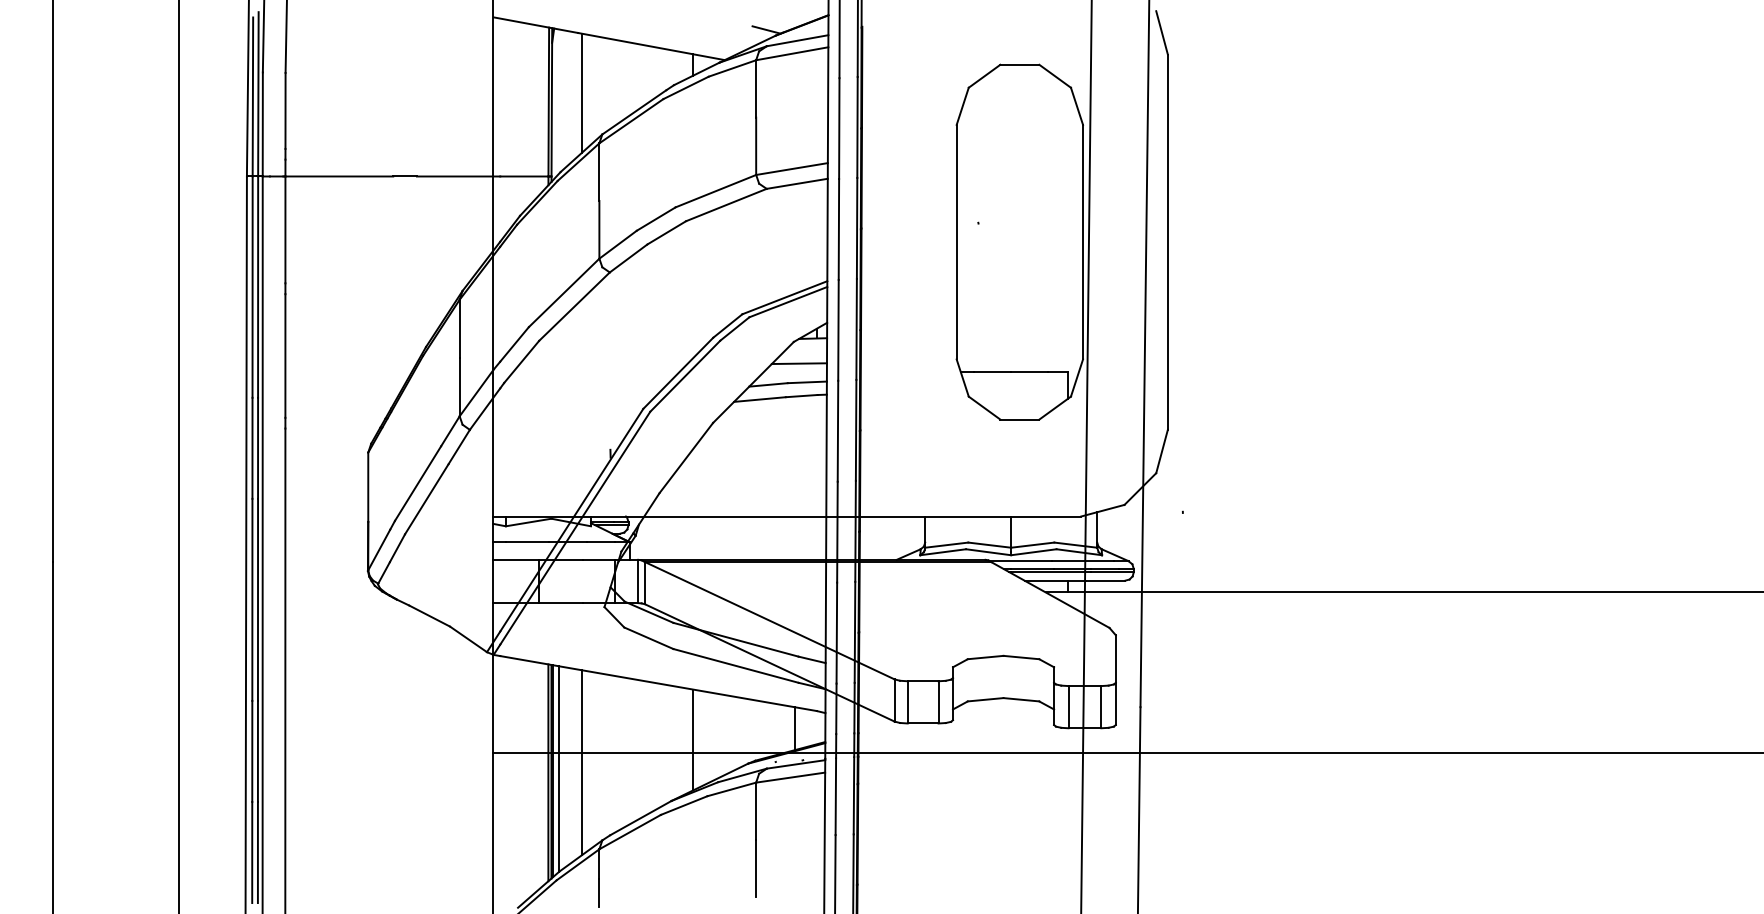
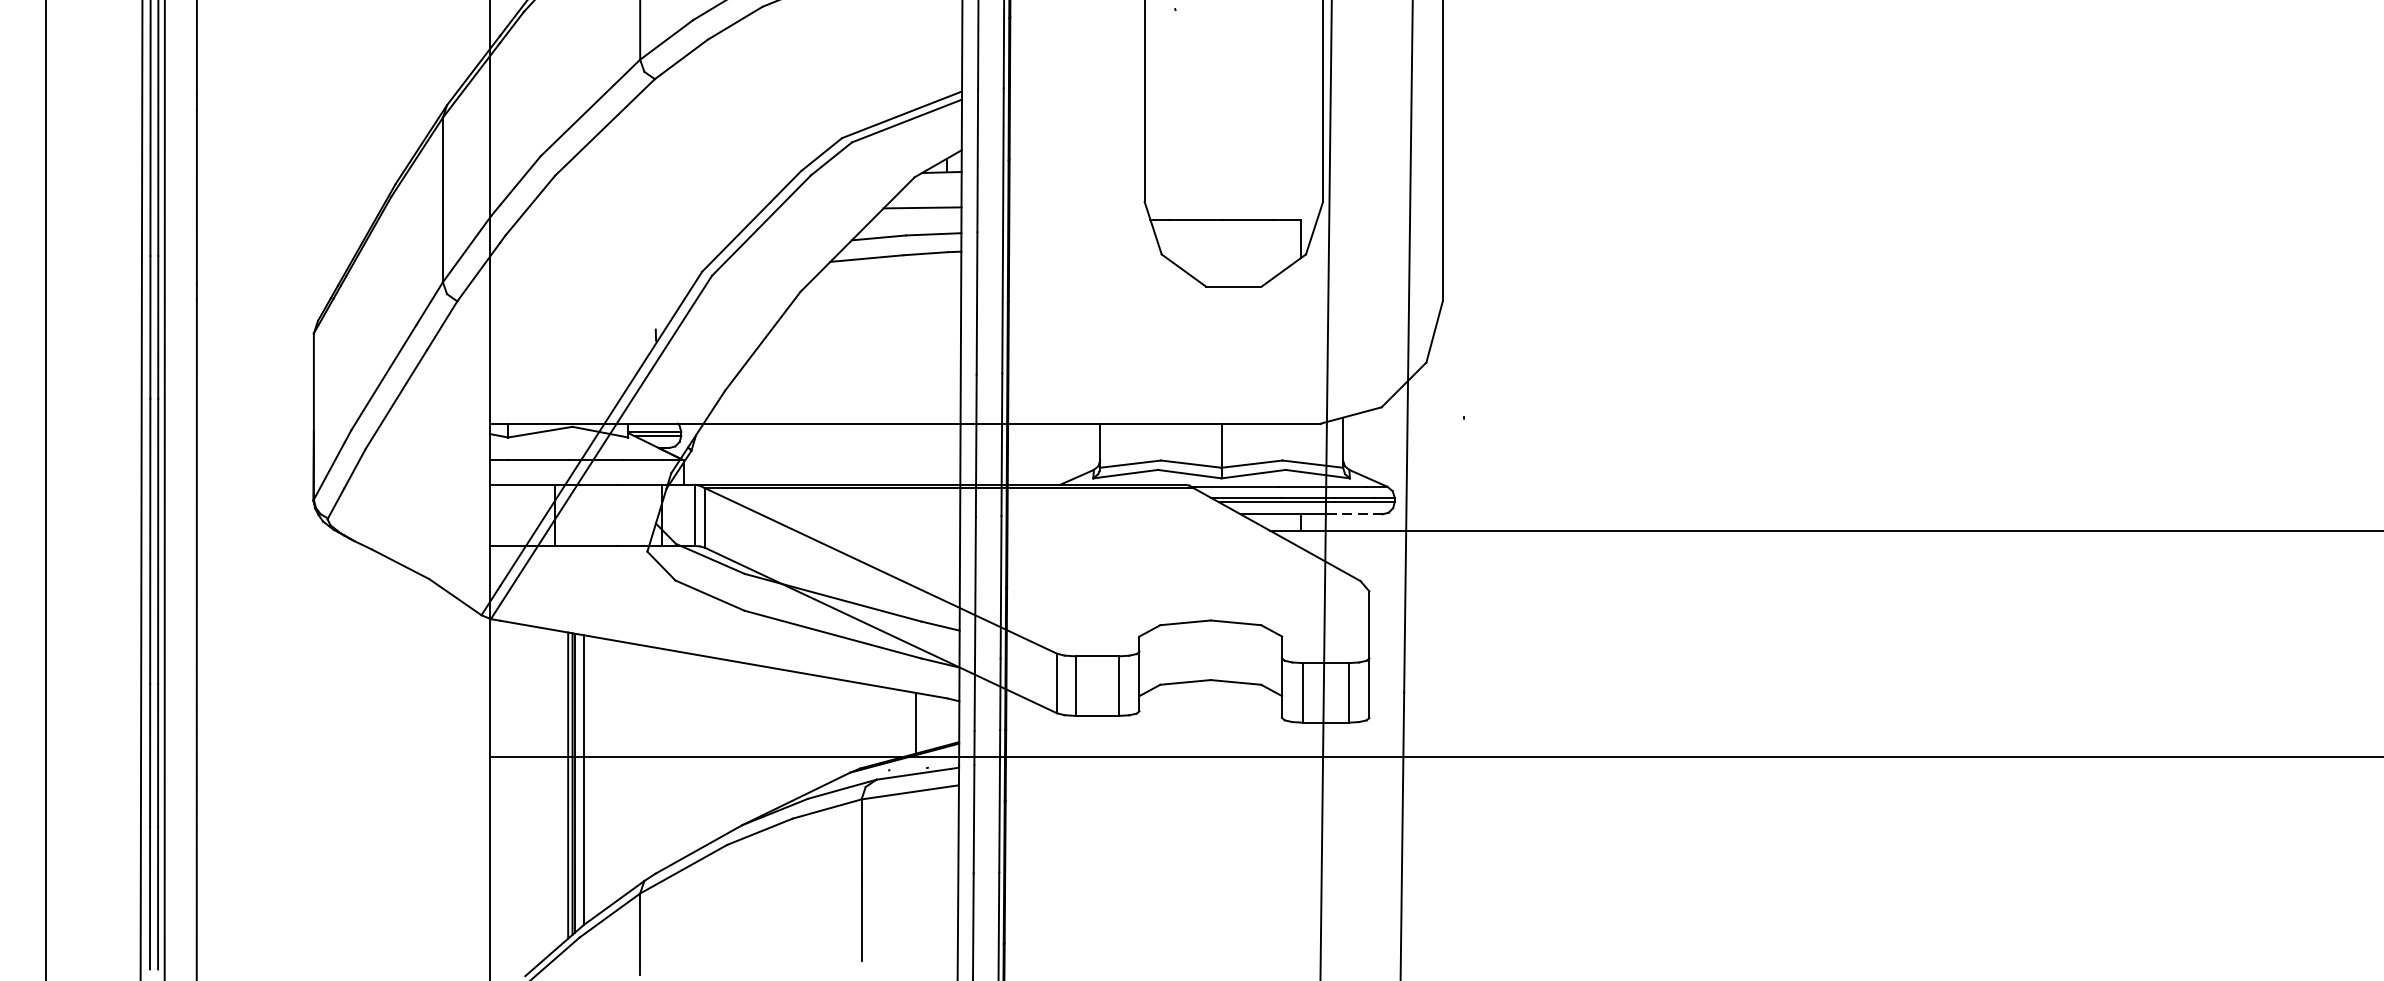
line: (1105, 580) -> (1354, 514), solid -> dashed
line: (693, 739) -> (773, 738), removed
line: (581, 762) -> (614, 771), removed

